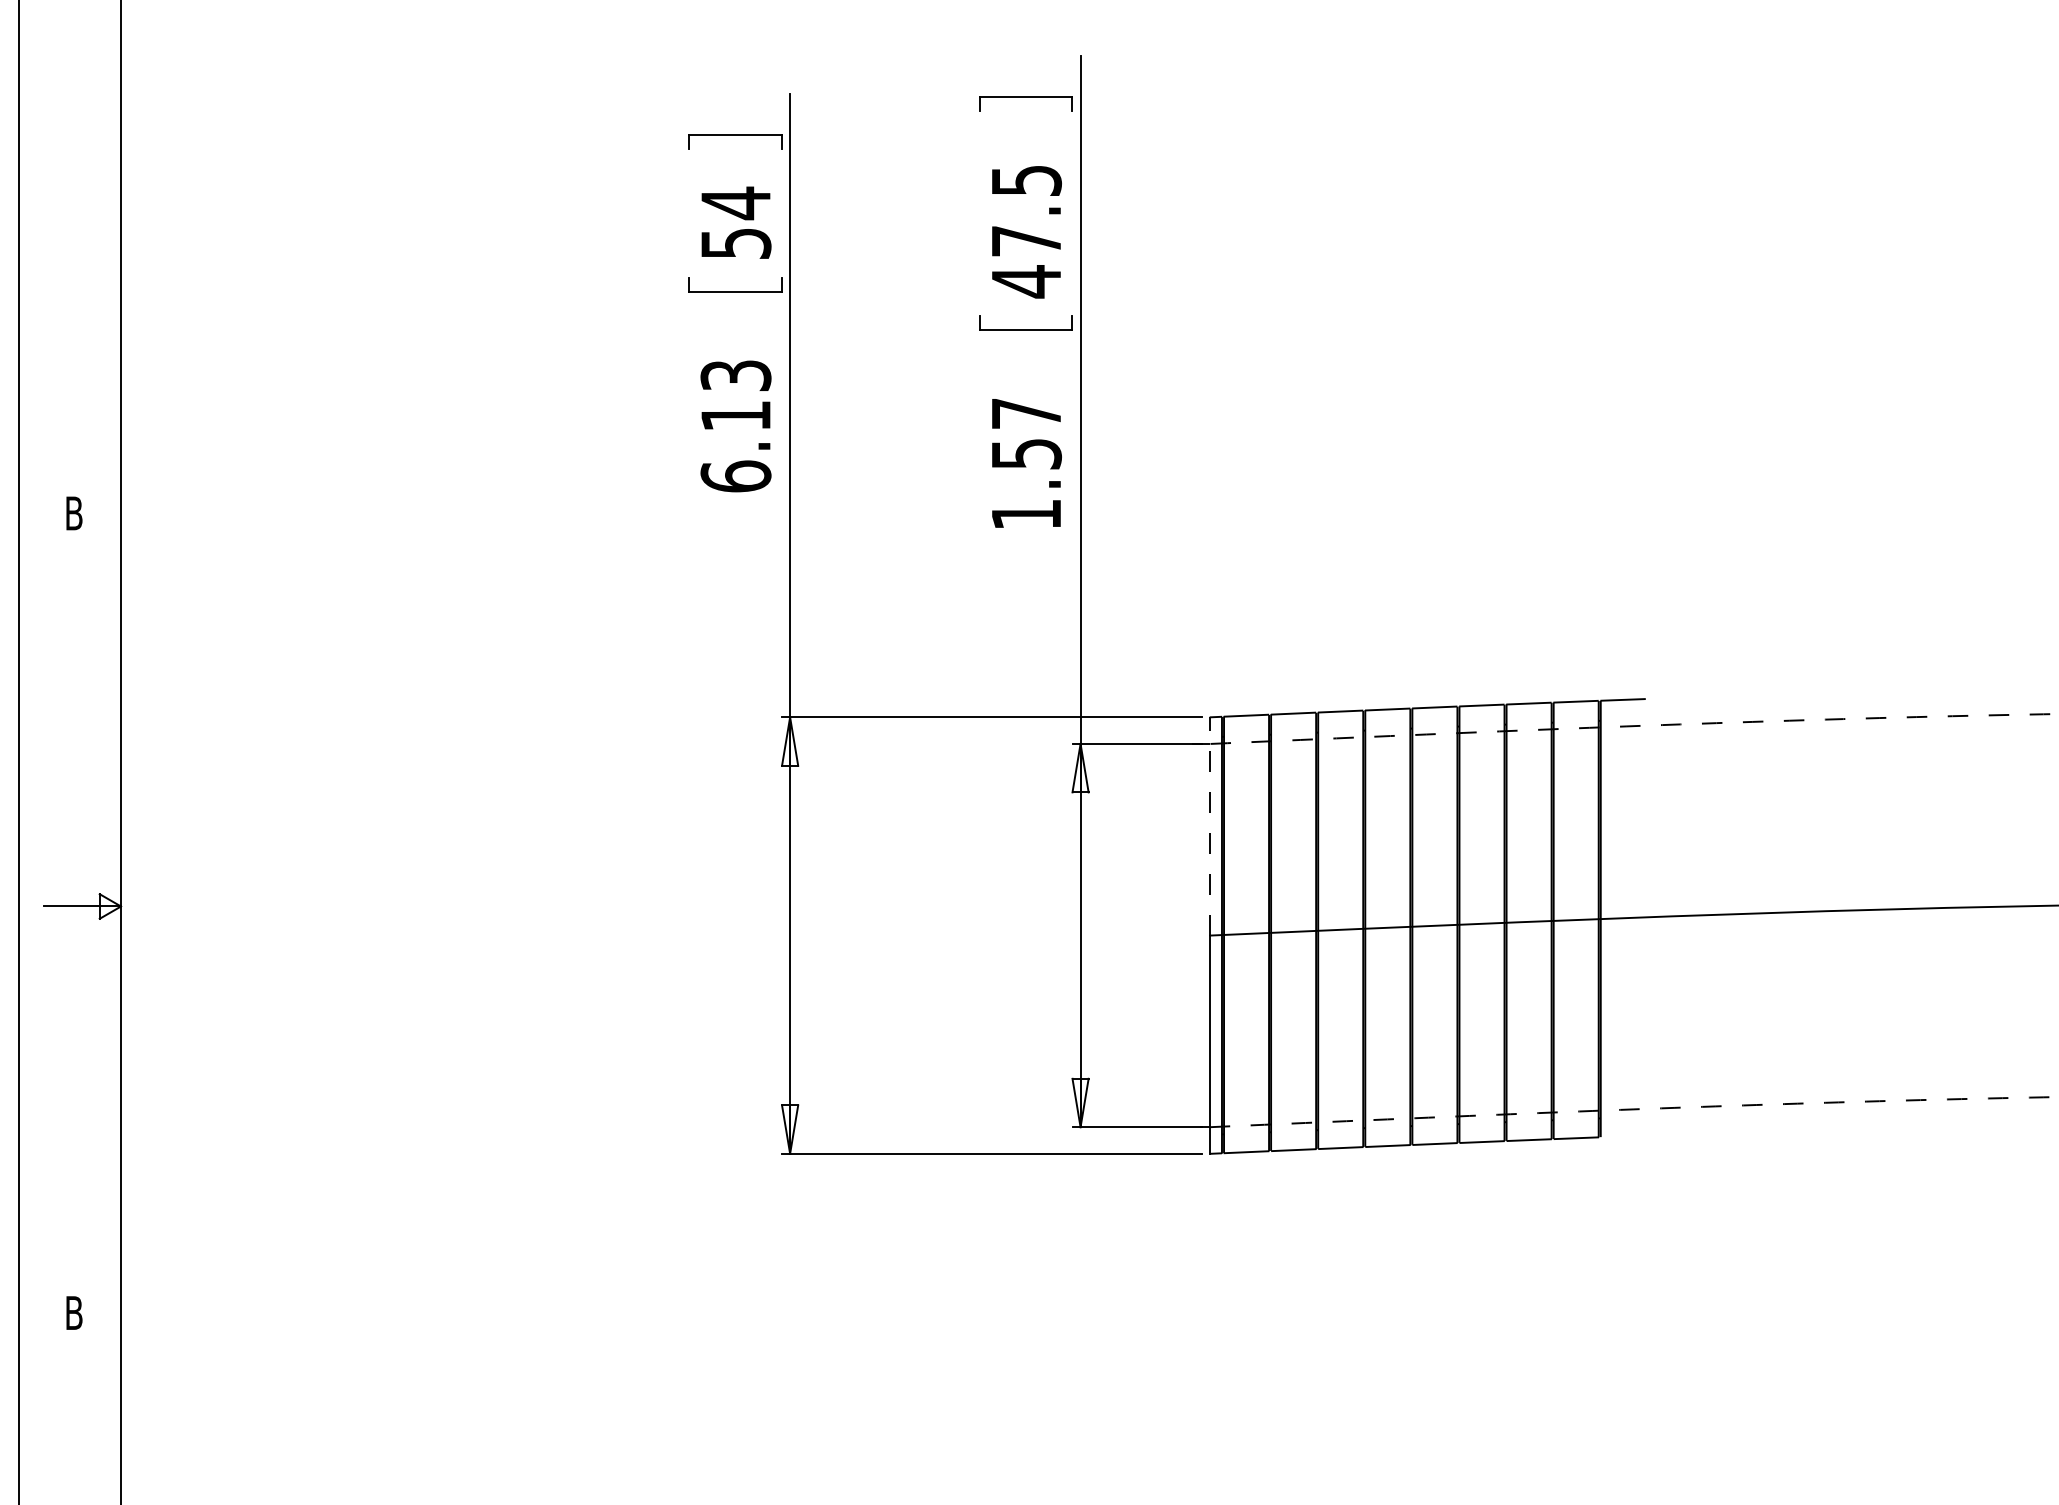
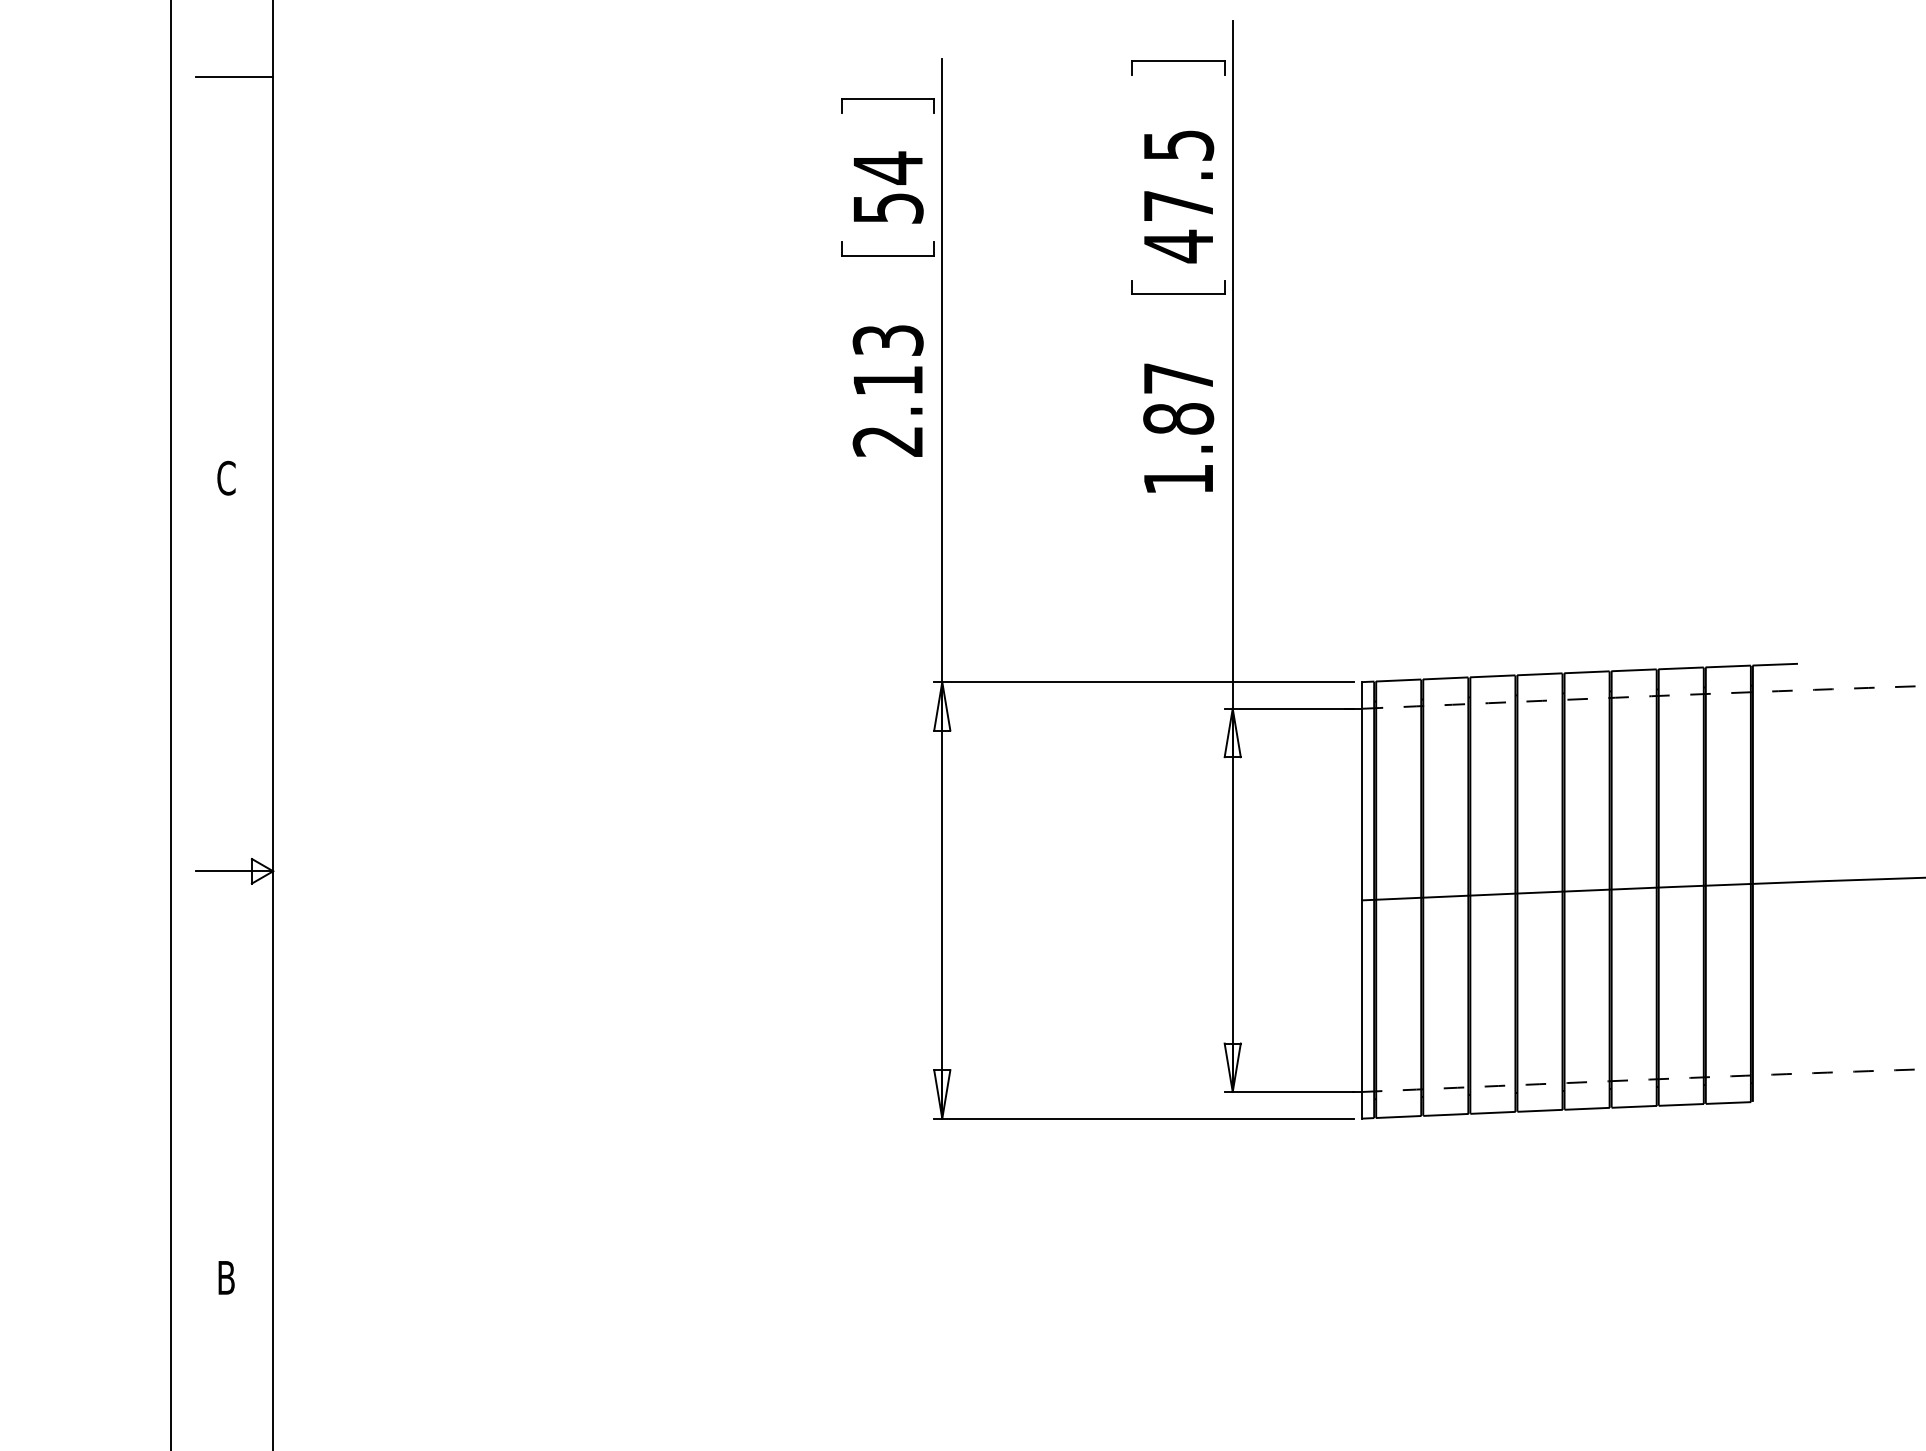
line: (82, 112) -> (234, 77), added
text: (1026, 453) -> (1178, 418), 1.57 -> 1.87
text: (735, 476) -> (887, 441), 6.13 -> 2.13
text: (74, 513) -> (226, 478), B -> C
line: (1209, 825) -> (1361, 790), dashed -> solid

